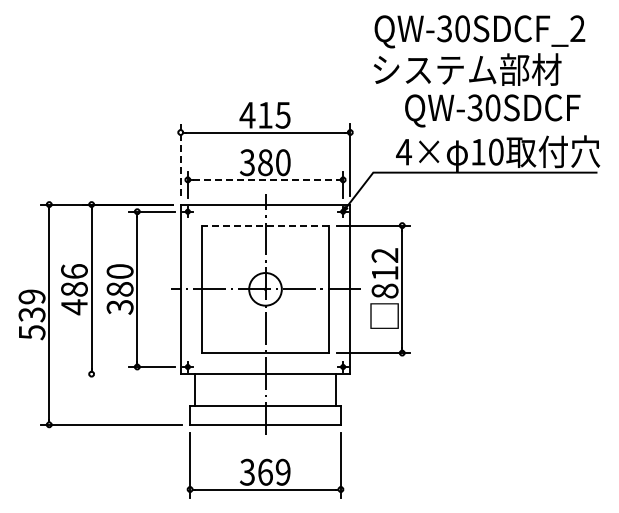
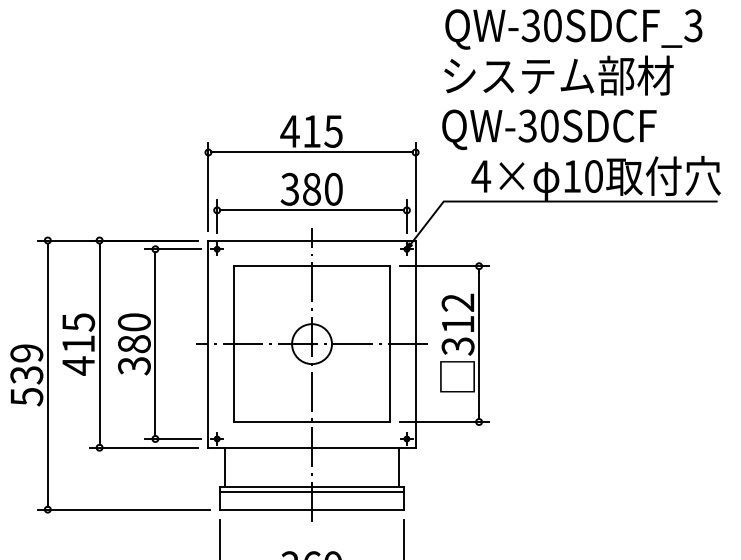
text: (577, 28) -> (693, 25), QW-30SDCF_2 -> QW-30SDCF_3
text: (492, 110) -> (549, 129), moved
line: (180, 159) -> (208, 185), dashed -> solid
line: (265, 179) -> (312, 209), dashed -> solid
line: (265, 225) -> (312, 266), dashed -> solid
text: (74, 280) -> (78, 333), 486 -> 415
text: (384, 290) -> (457, 345), 812 -> 312
line: (127, 374) -> (143, 448), added
line: (265, 410) -> (312, 492), added

